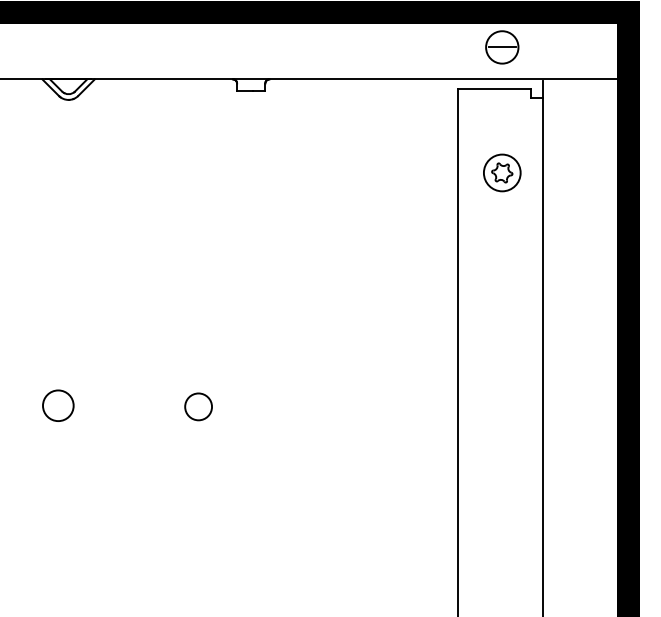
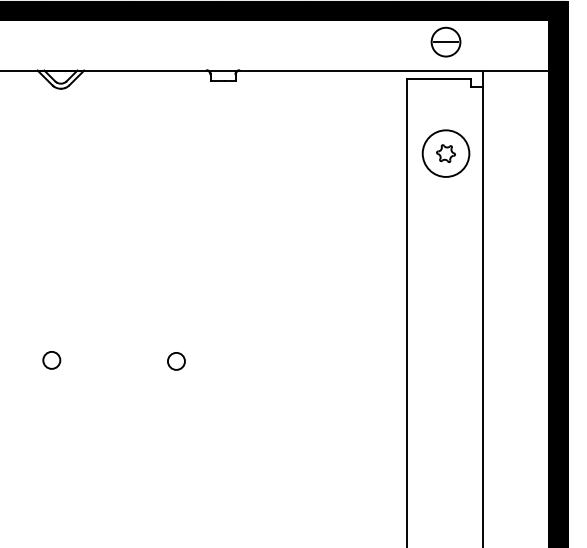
circle: (502, 172) -> (446, 153), size x1.43
circle: (57, 405) -> (51, 360), size x0.62
circle: (198, 406) -> (176, 361), size x0.71

